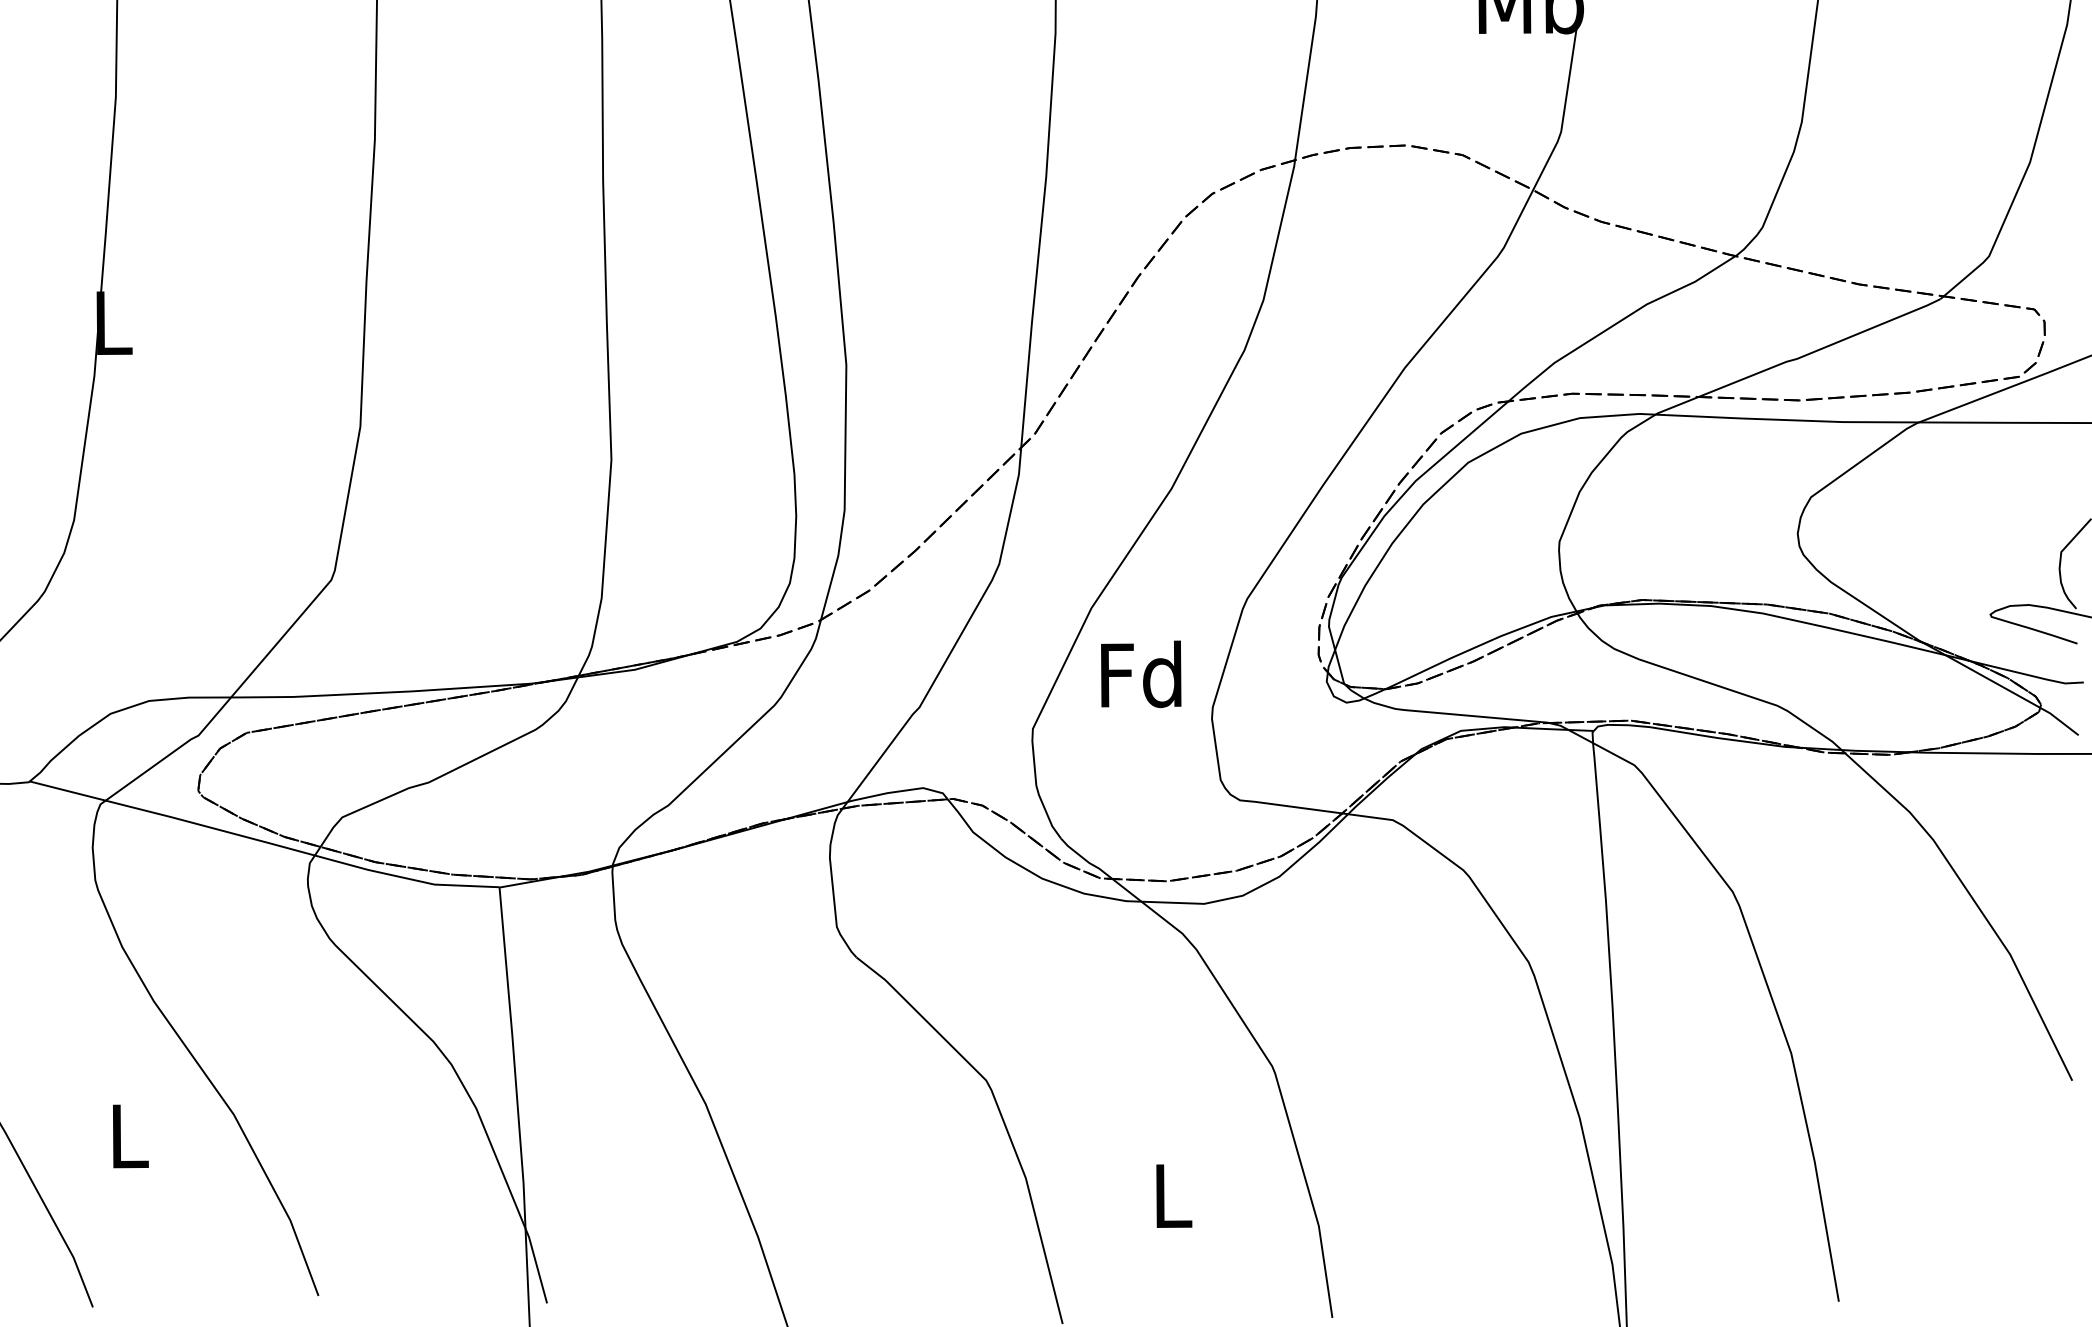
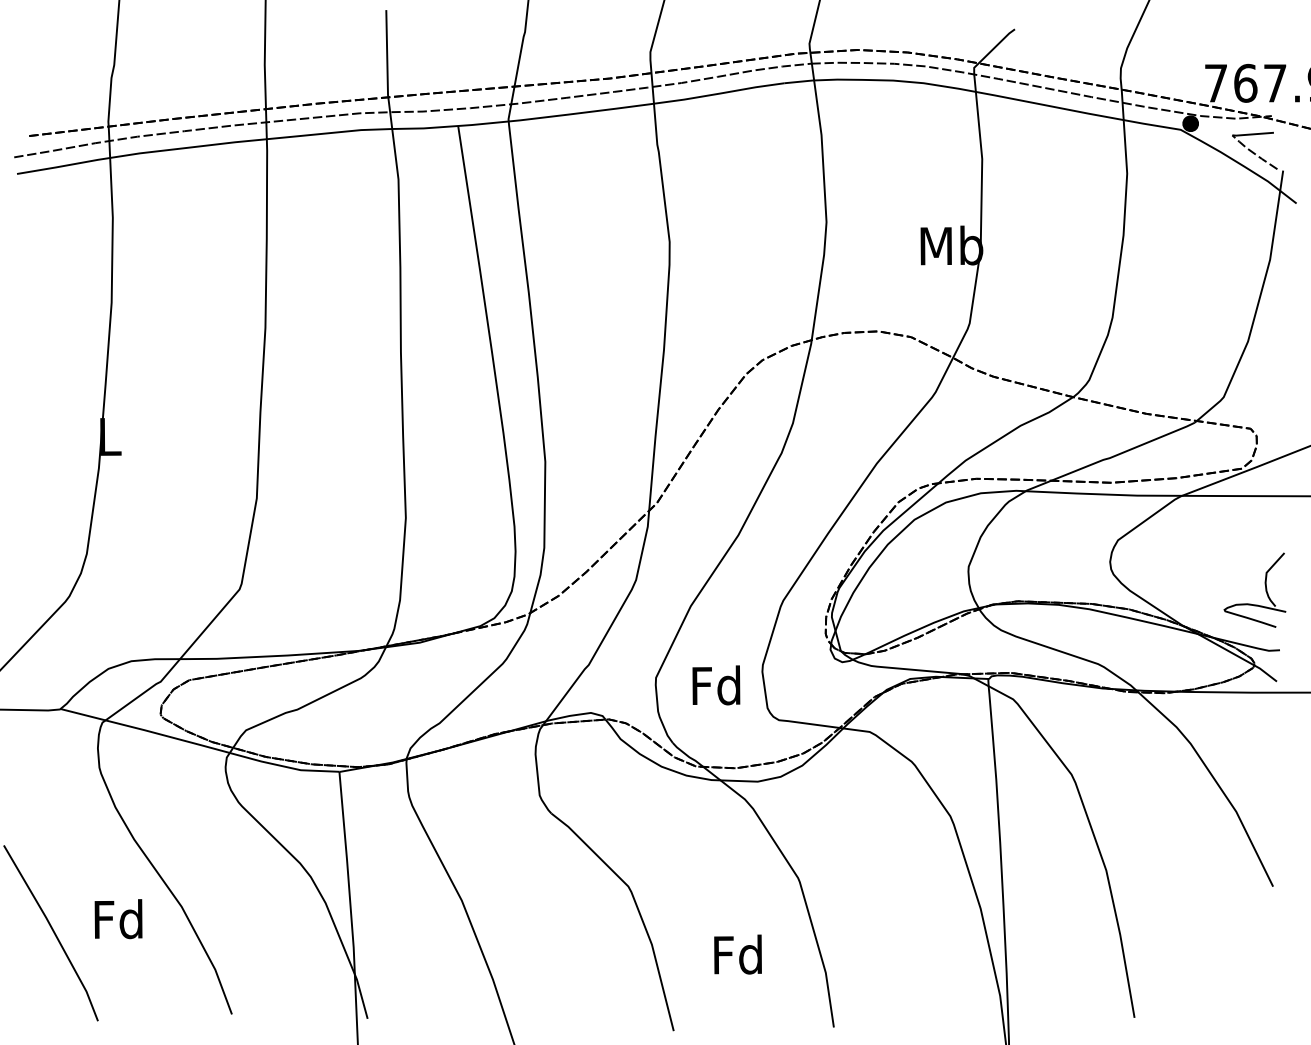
text: (1141, 674) -> (716, 685), moved
text: (127, 1136) -> (118, 919), L -> Fd
text: (1170, 1194) -> (737, 954), L -> Fd

